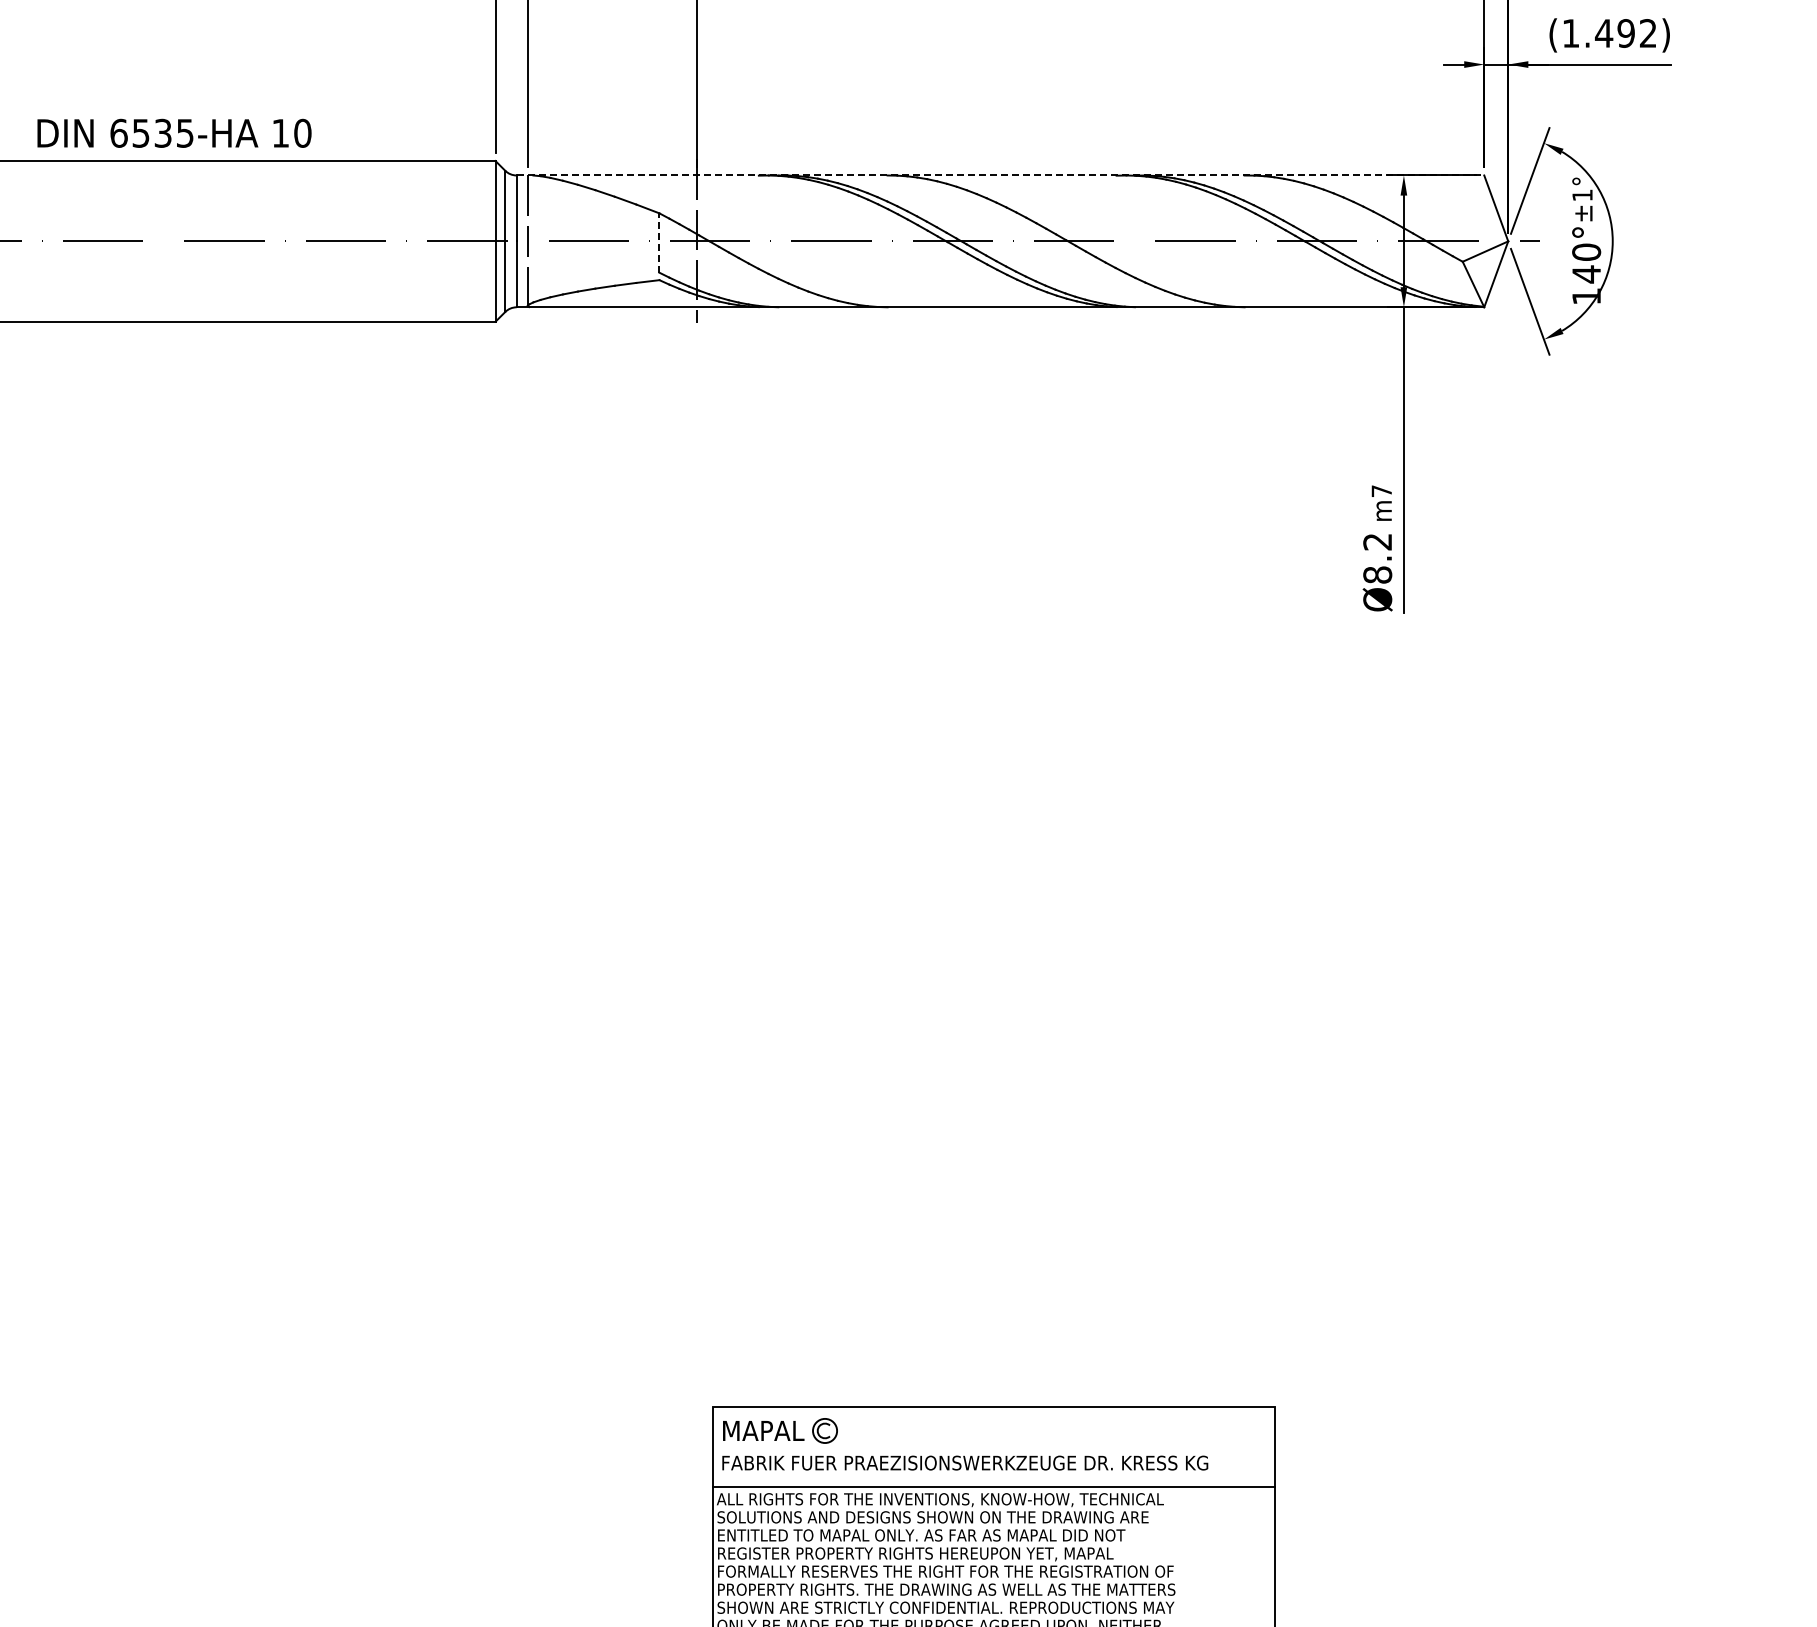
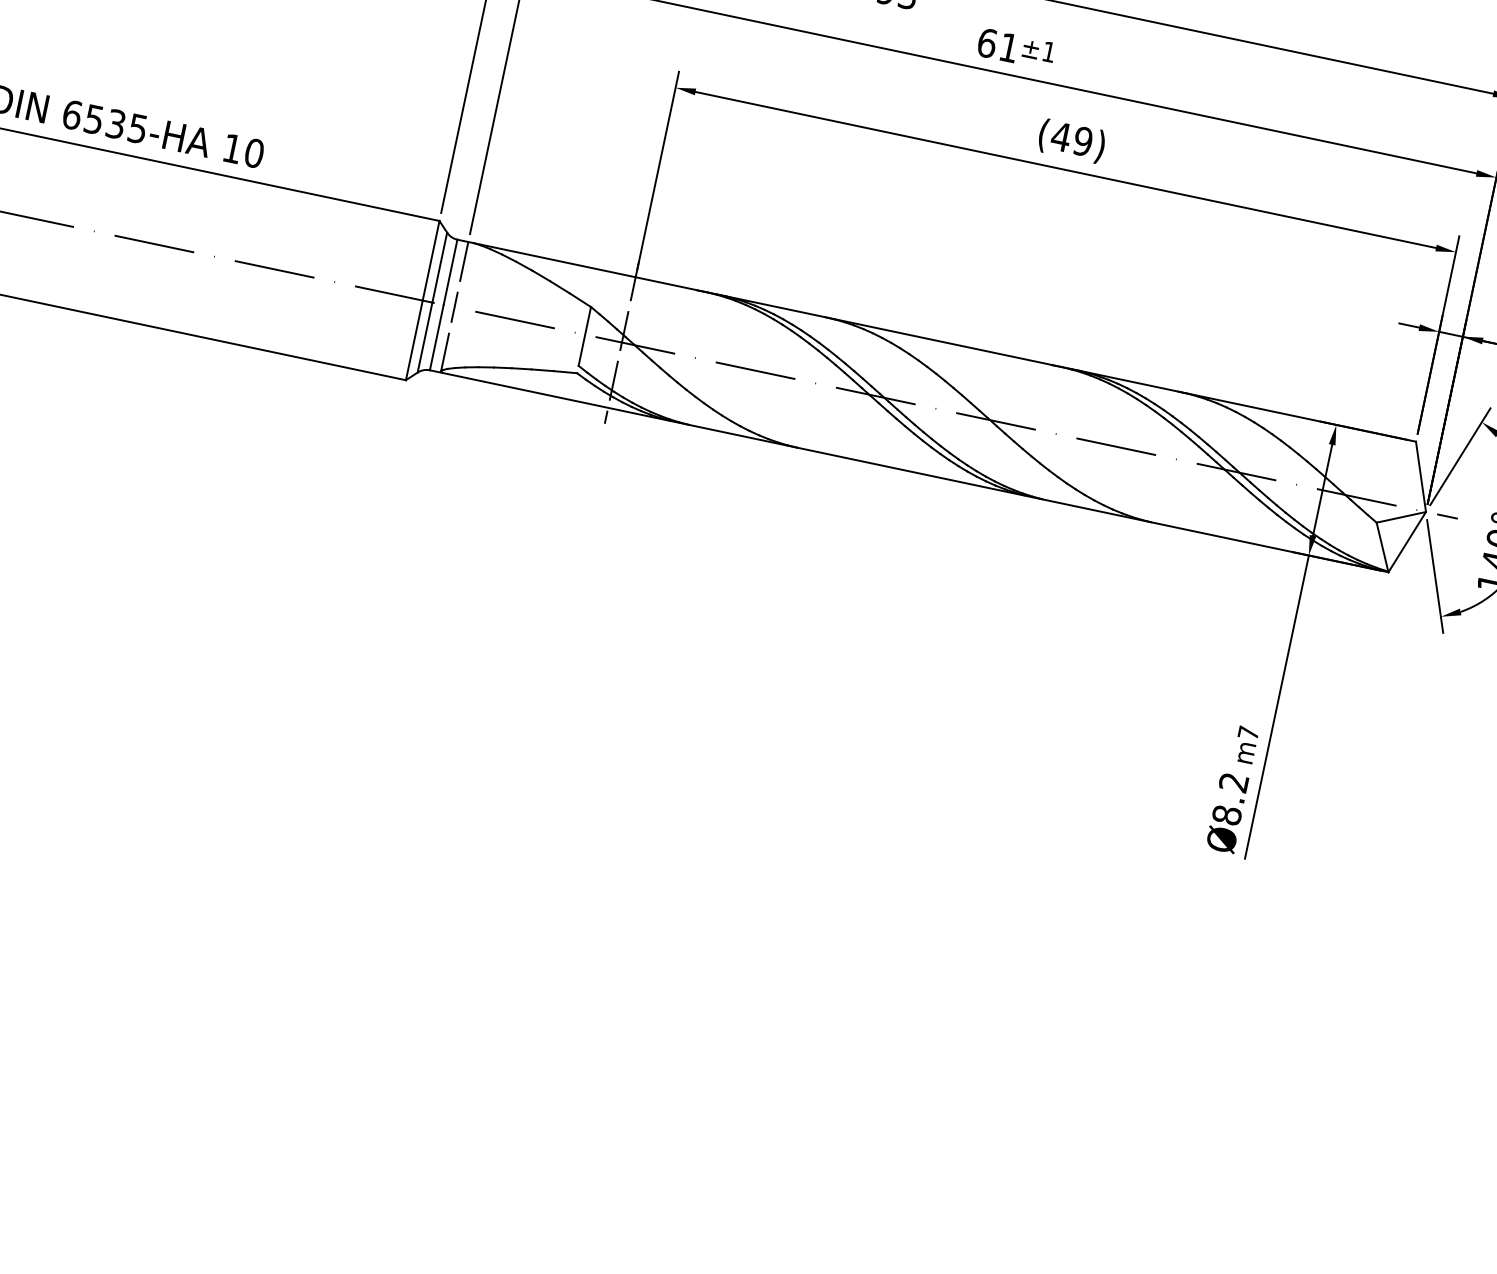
line: (1000, 175) -> (936, 340), dashed -> solid
line: (659, 243) -> (584, 336), dashed -> solid

